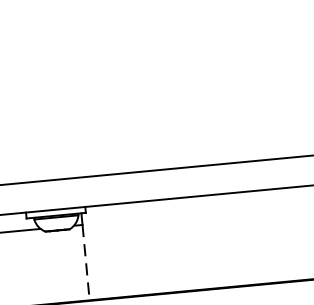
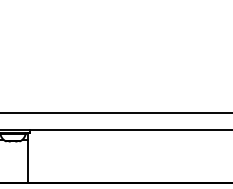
line: (86, 263) -> (27, 161), dashed -> solid

